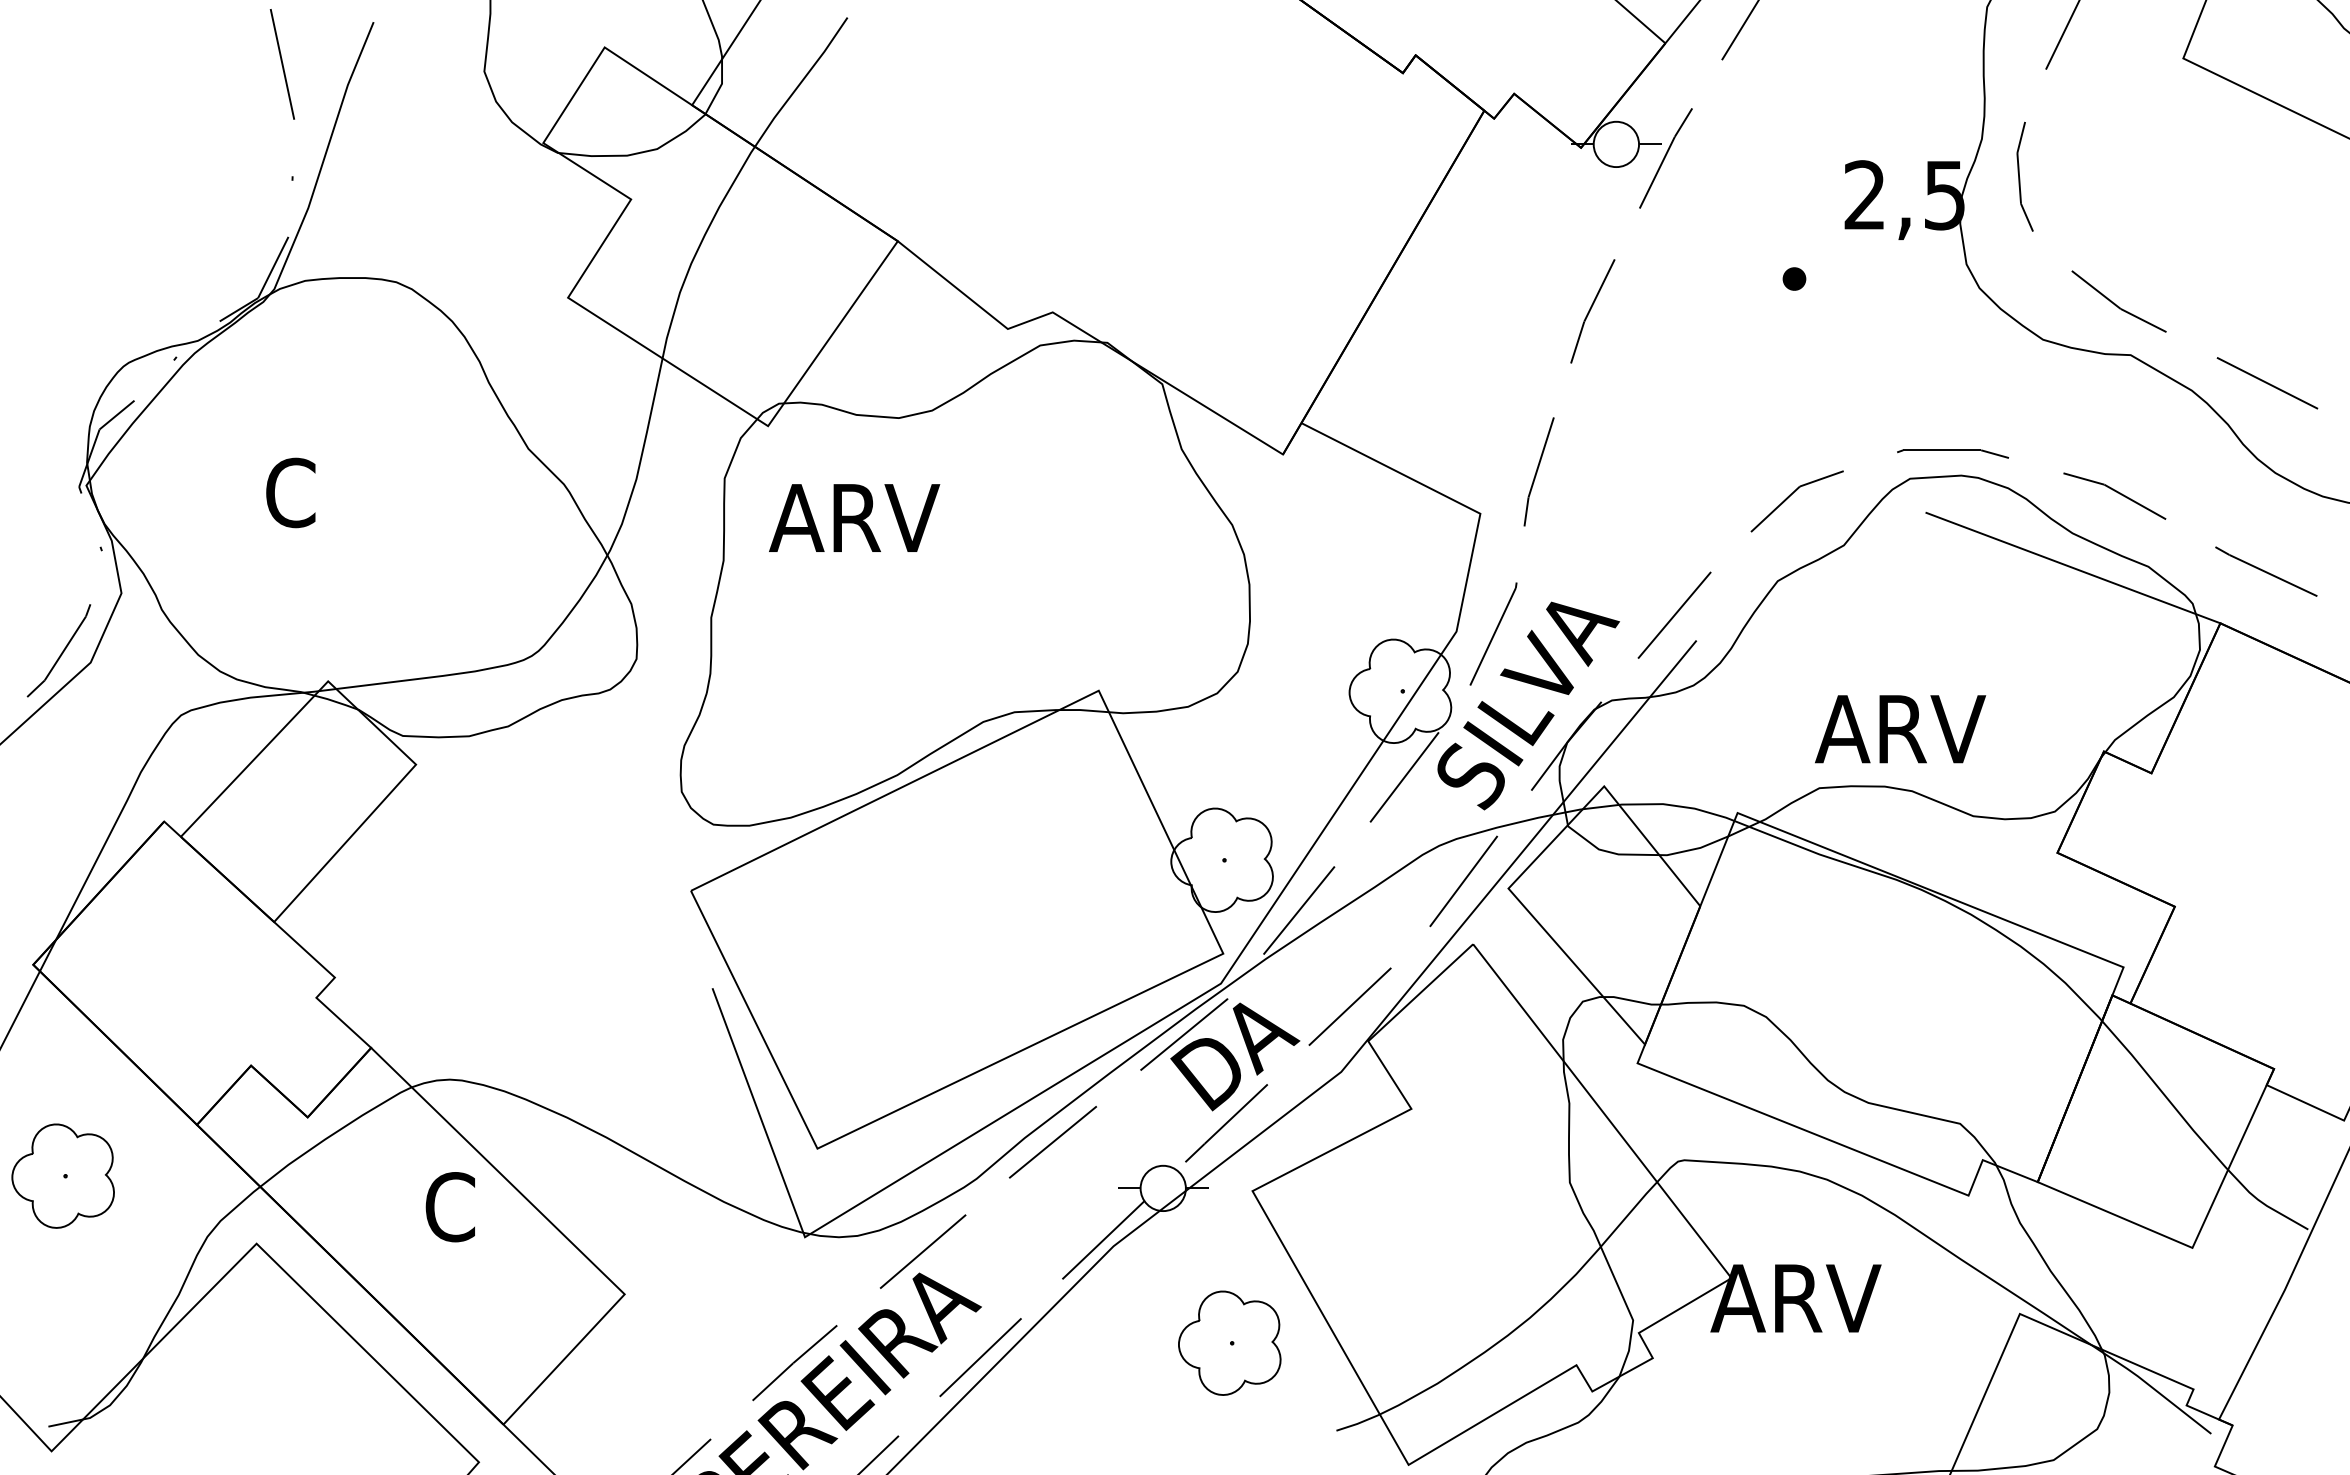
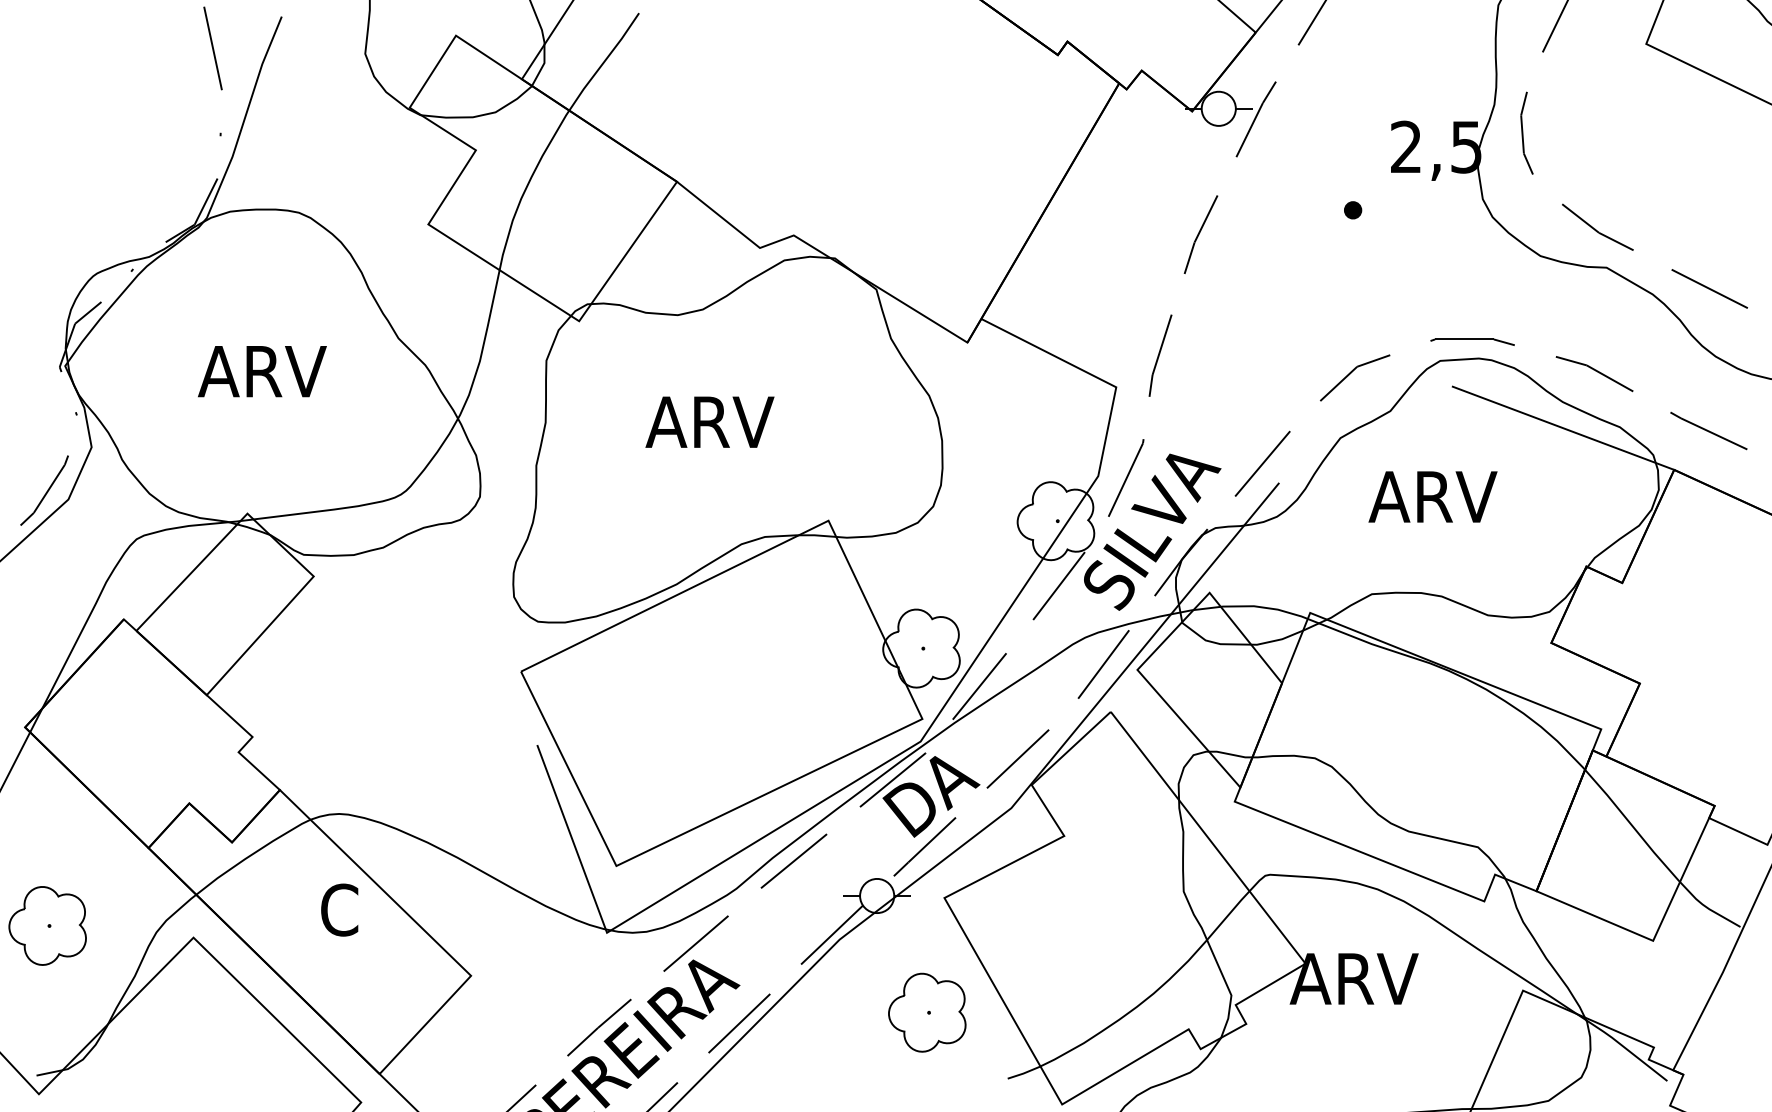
text: (347, 492) -> (262, 371), C -> ARV
text: (854, 517) -> (709, 421), moved
text: (1900, 729) -> (1433, 497), moved
part: (62, 1175) -> (47, 925), moved

